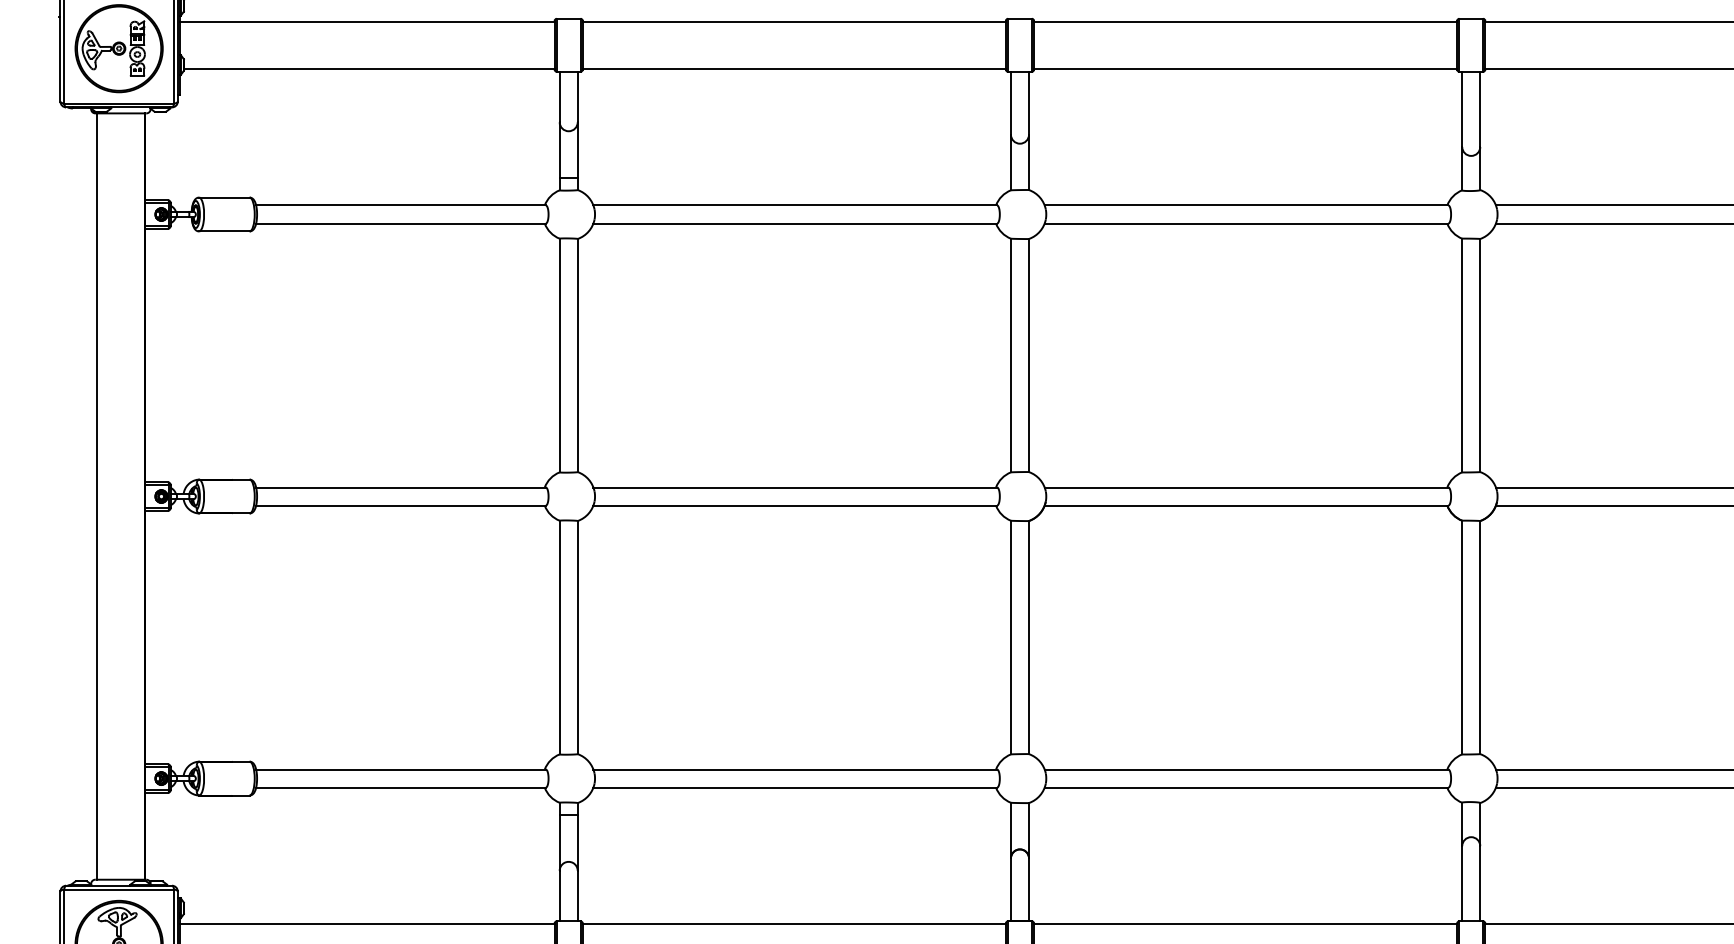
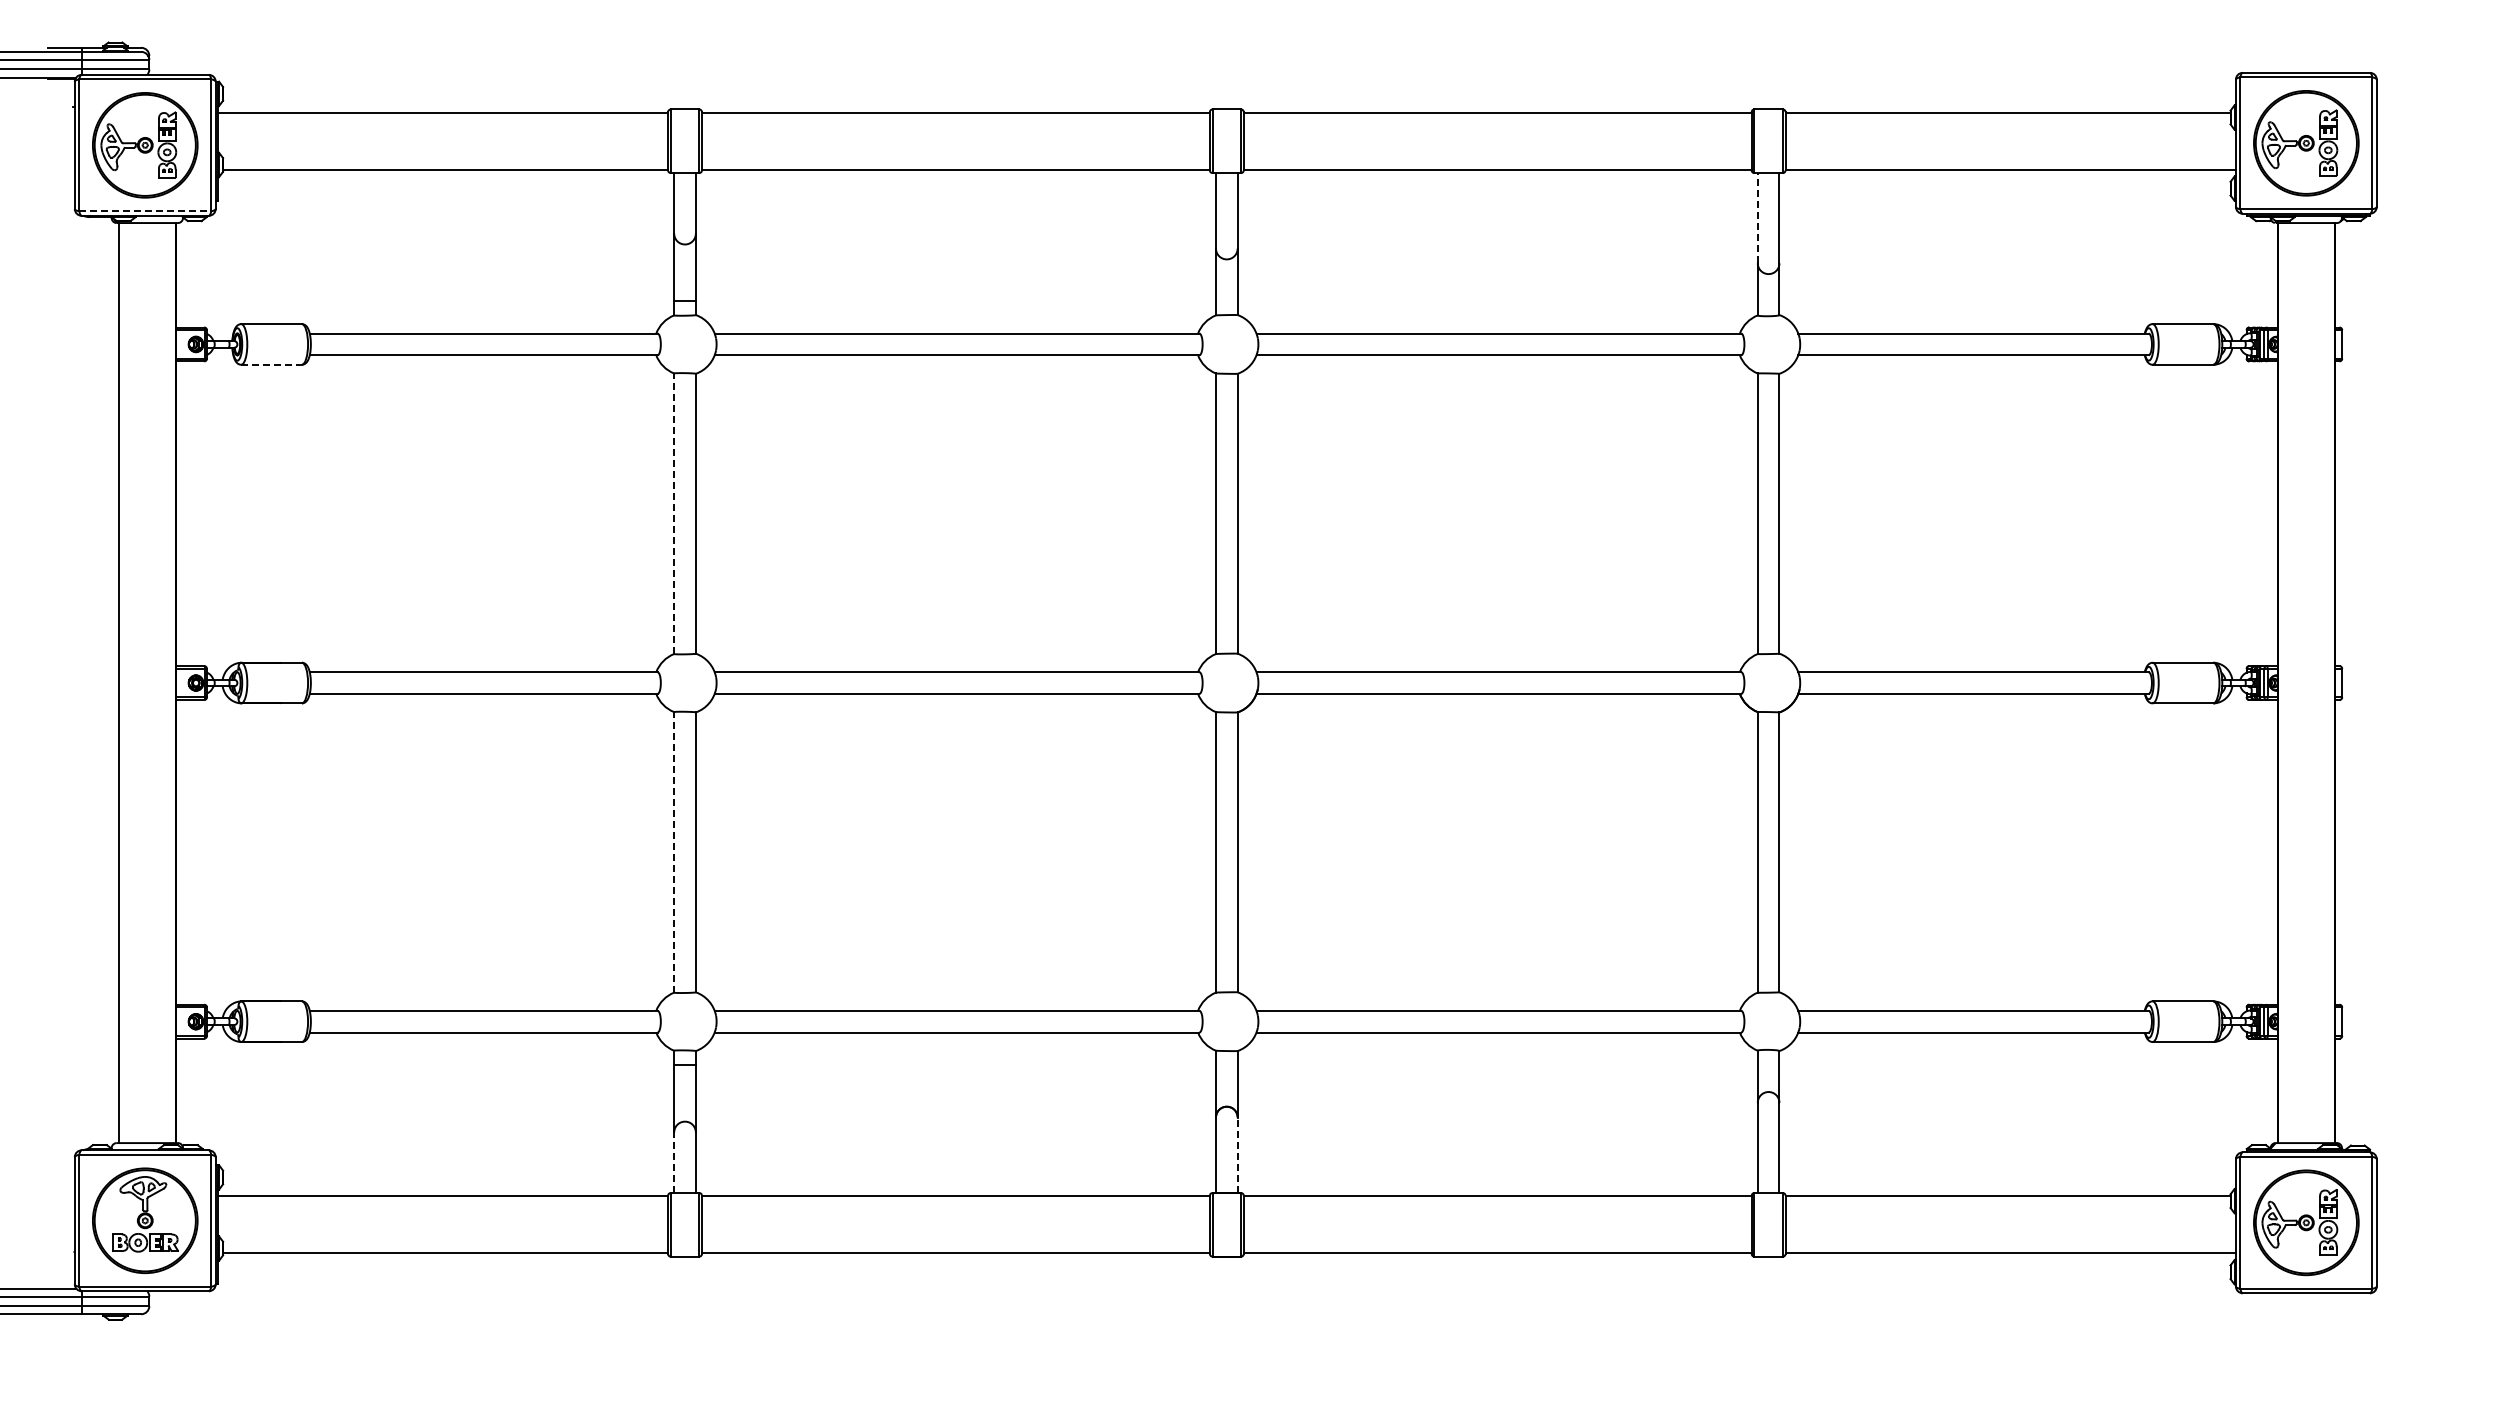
line: (119, 103) -> (145, 211), solid -> dashed
line: (1461, 108) -> (1757, 217), solid -> dashed
line: (225, 231) -> (272, 364), solid -> dashed
line: (559, 355) -> (674, 513), solid -> dashed
line: (559, 636) -> (674, 851), solid -> dashed
line: (1028, 890) -> (1237, 1155), solid -> dashed
line: (559, 895) -> (674, 1162), solid -> dashed

